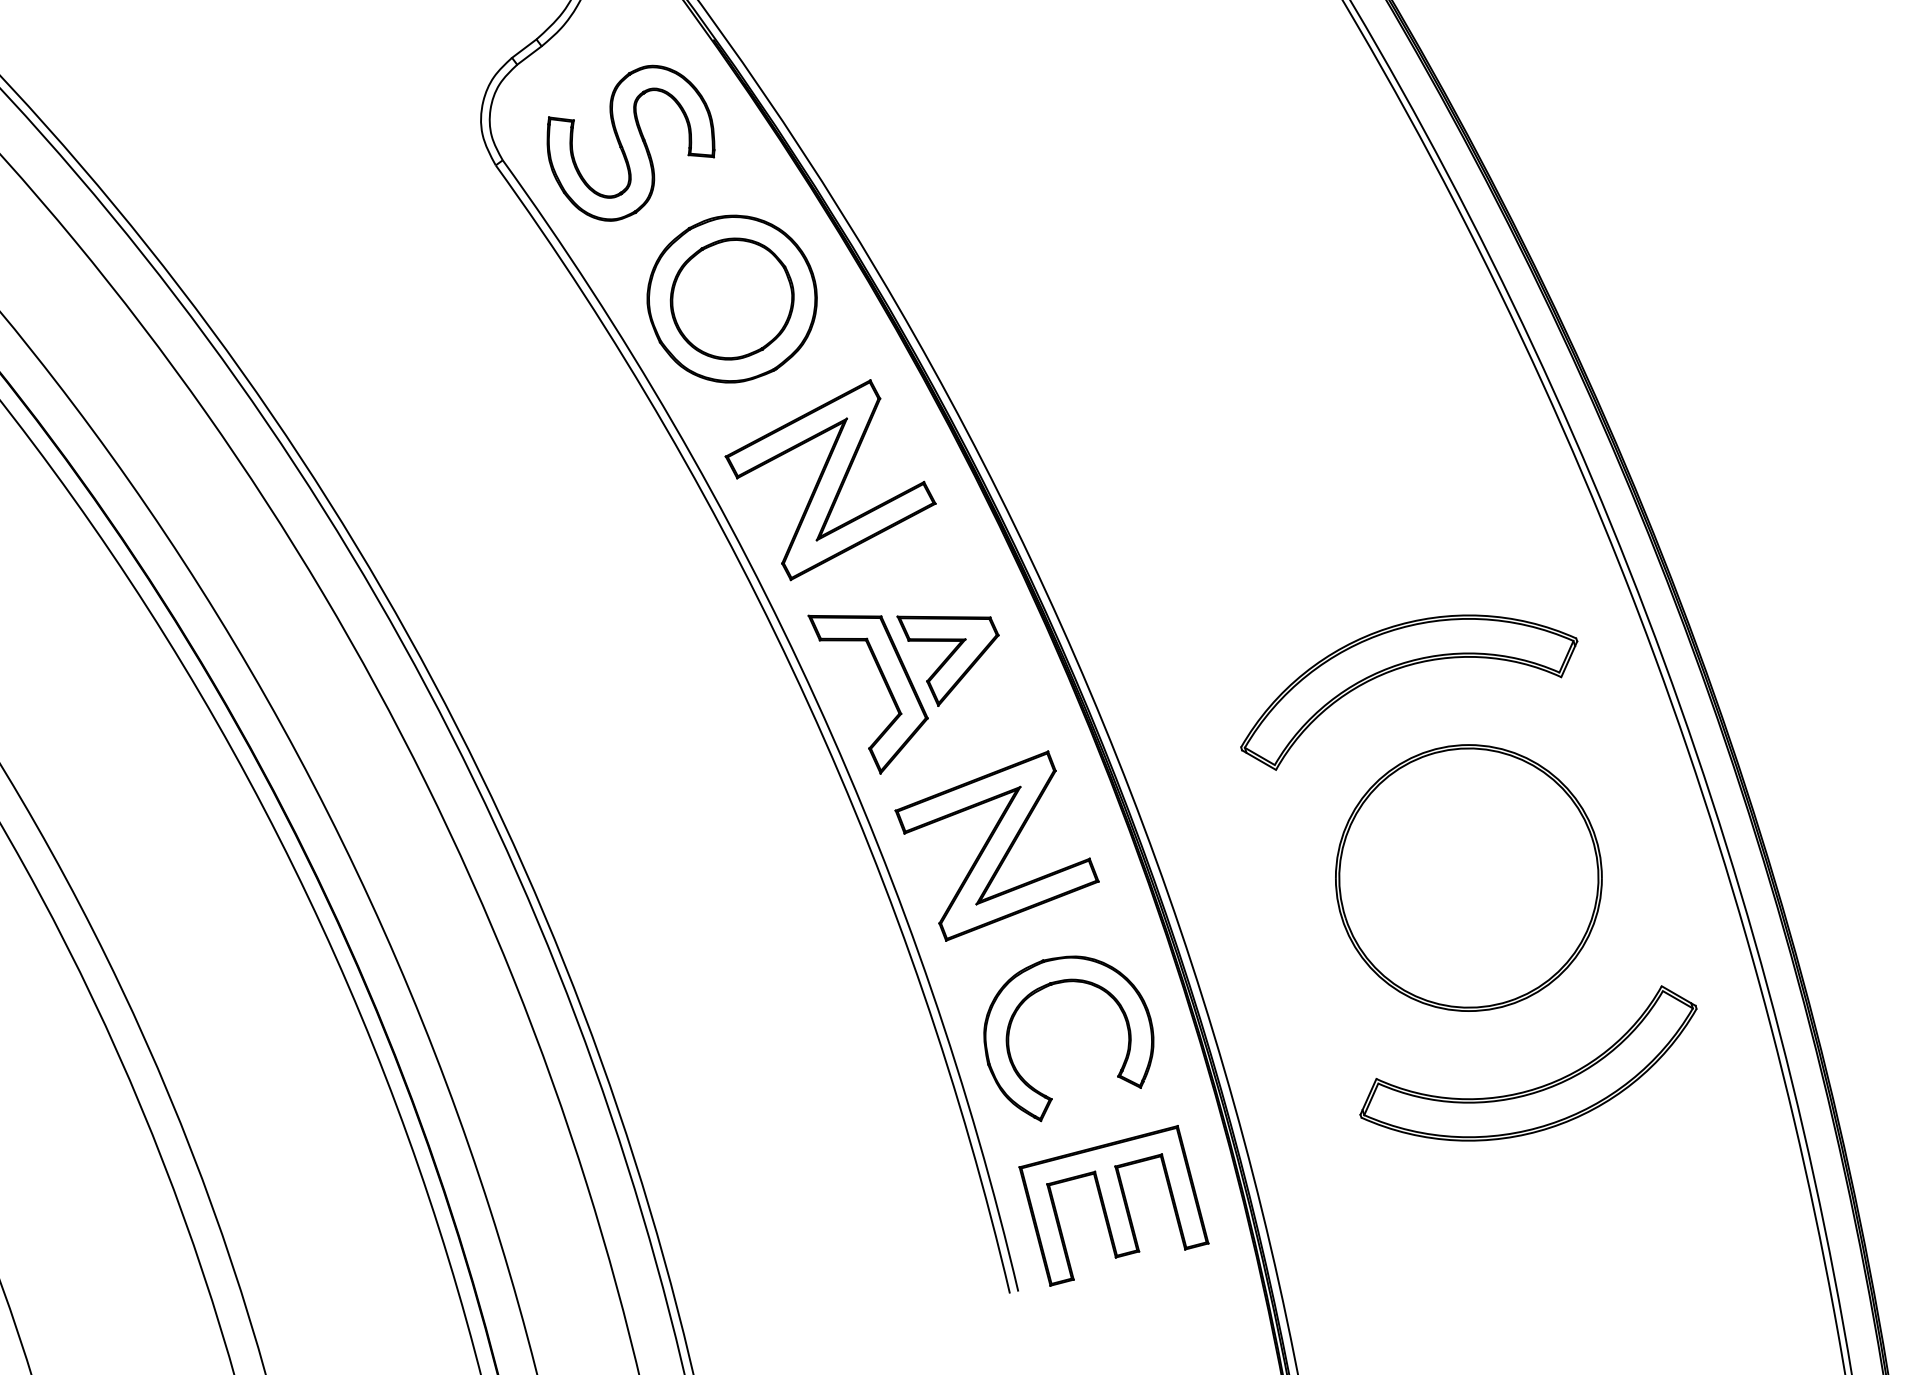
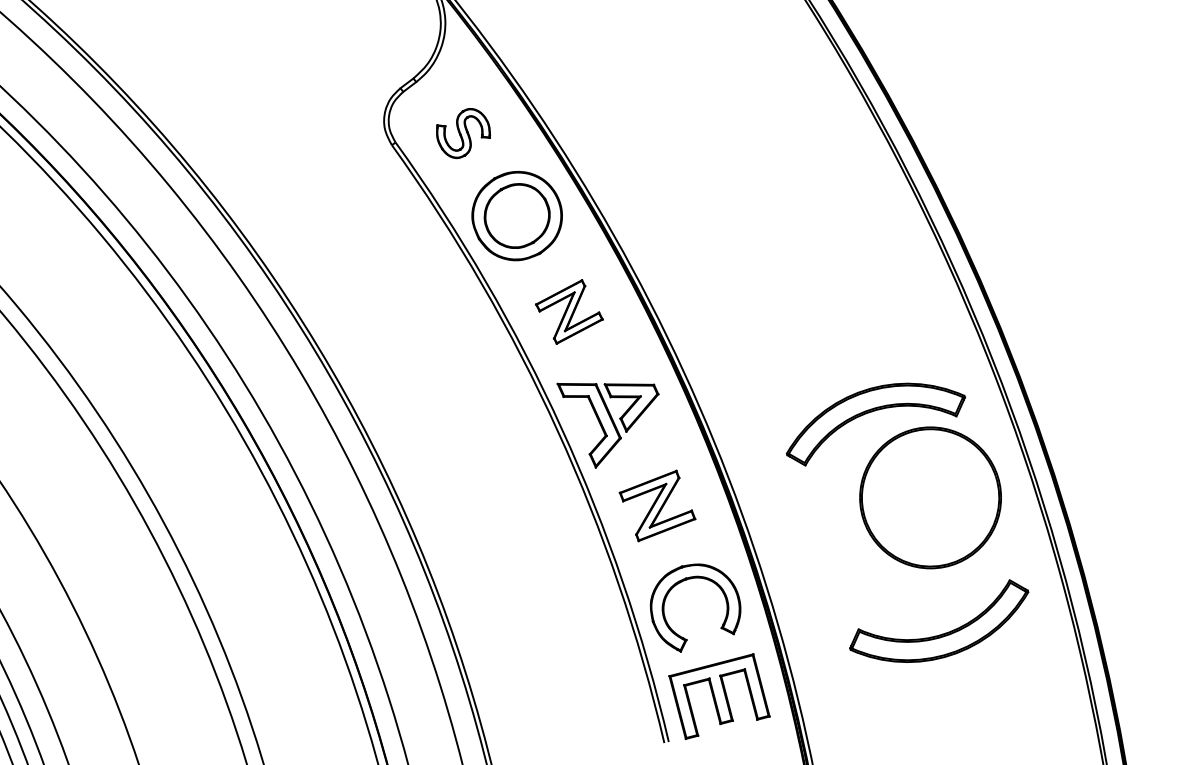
part: (630, 143) -> (463, 133), size x0.6
part: (830, 479) -> (569, 311), size x0.6
part: (996, 845) -> (657, 505), size x0.7
part: (1468, 877) -> (930, 497), moved

